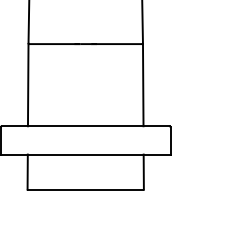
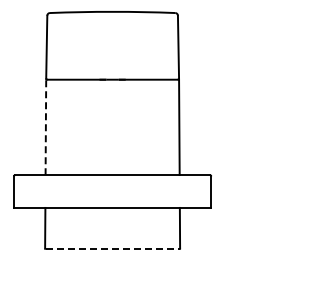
line: (27, 86) -> (45, 128), solid -> dashed
line: (85, 190) -> (112, 249), solid -> dashed

